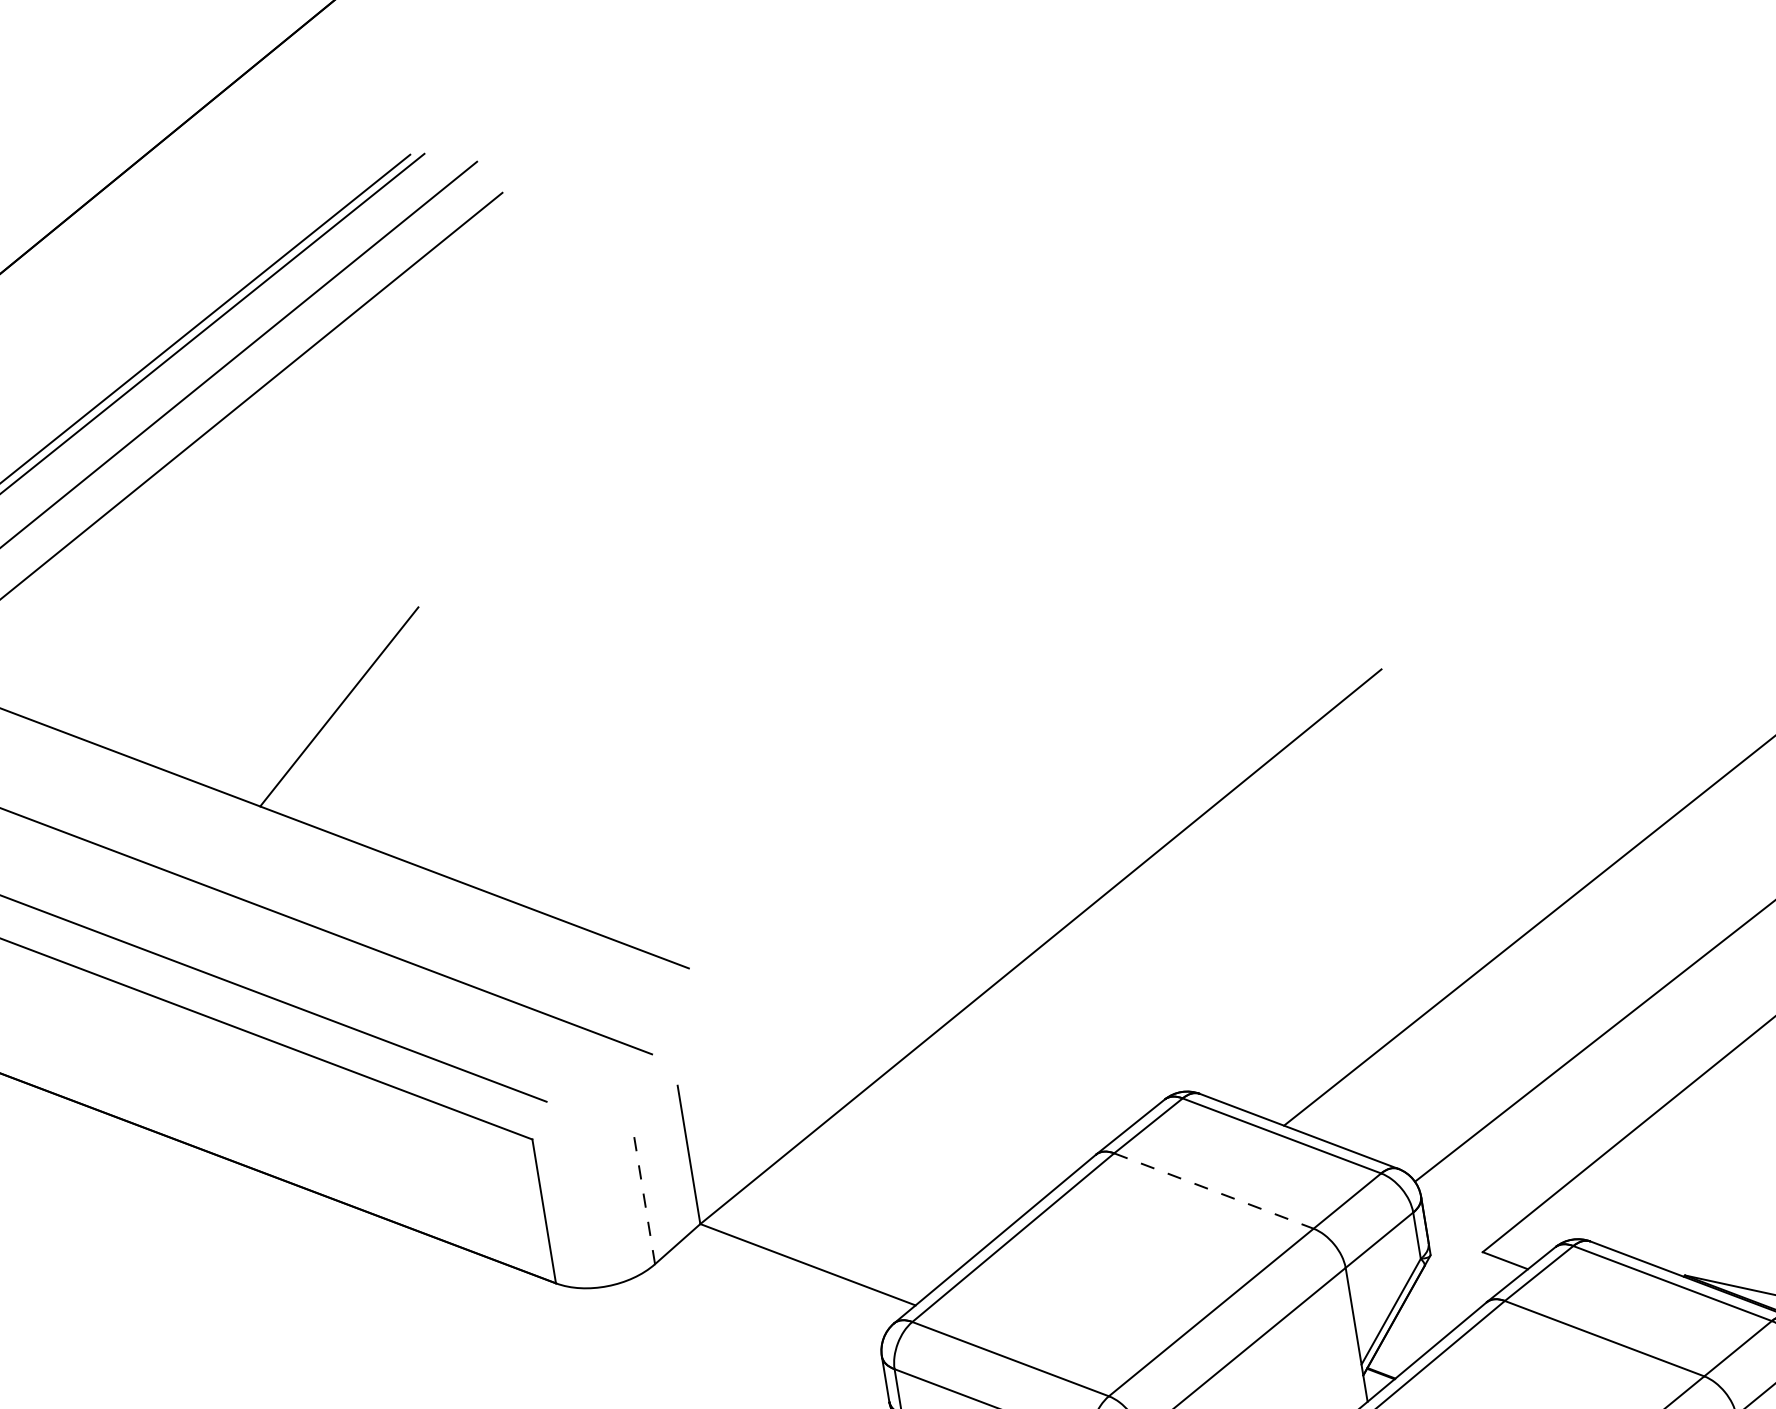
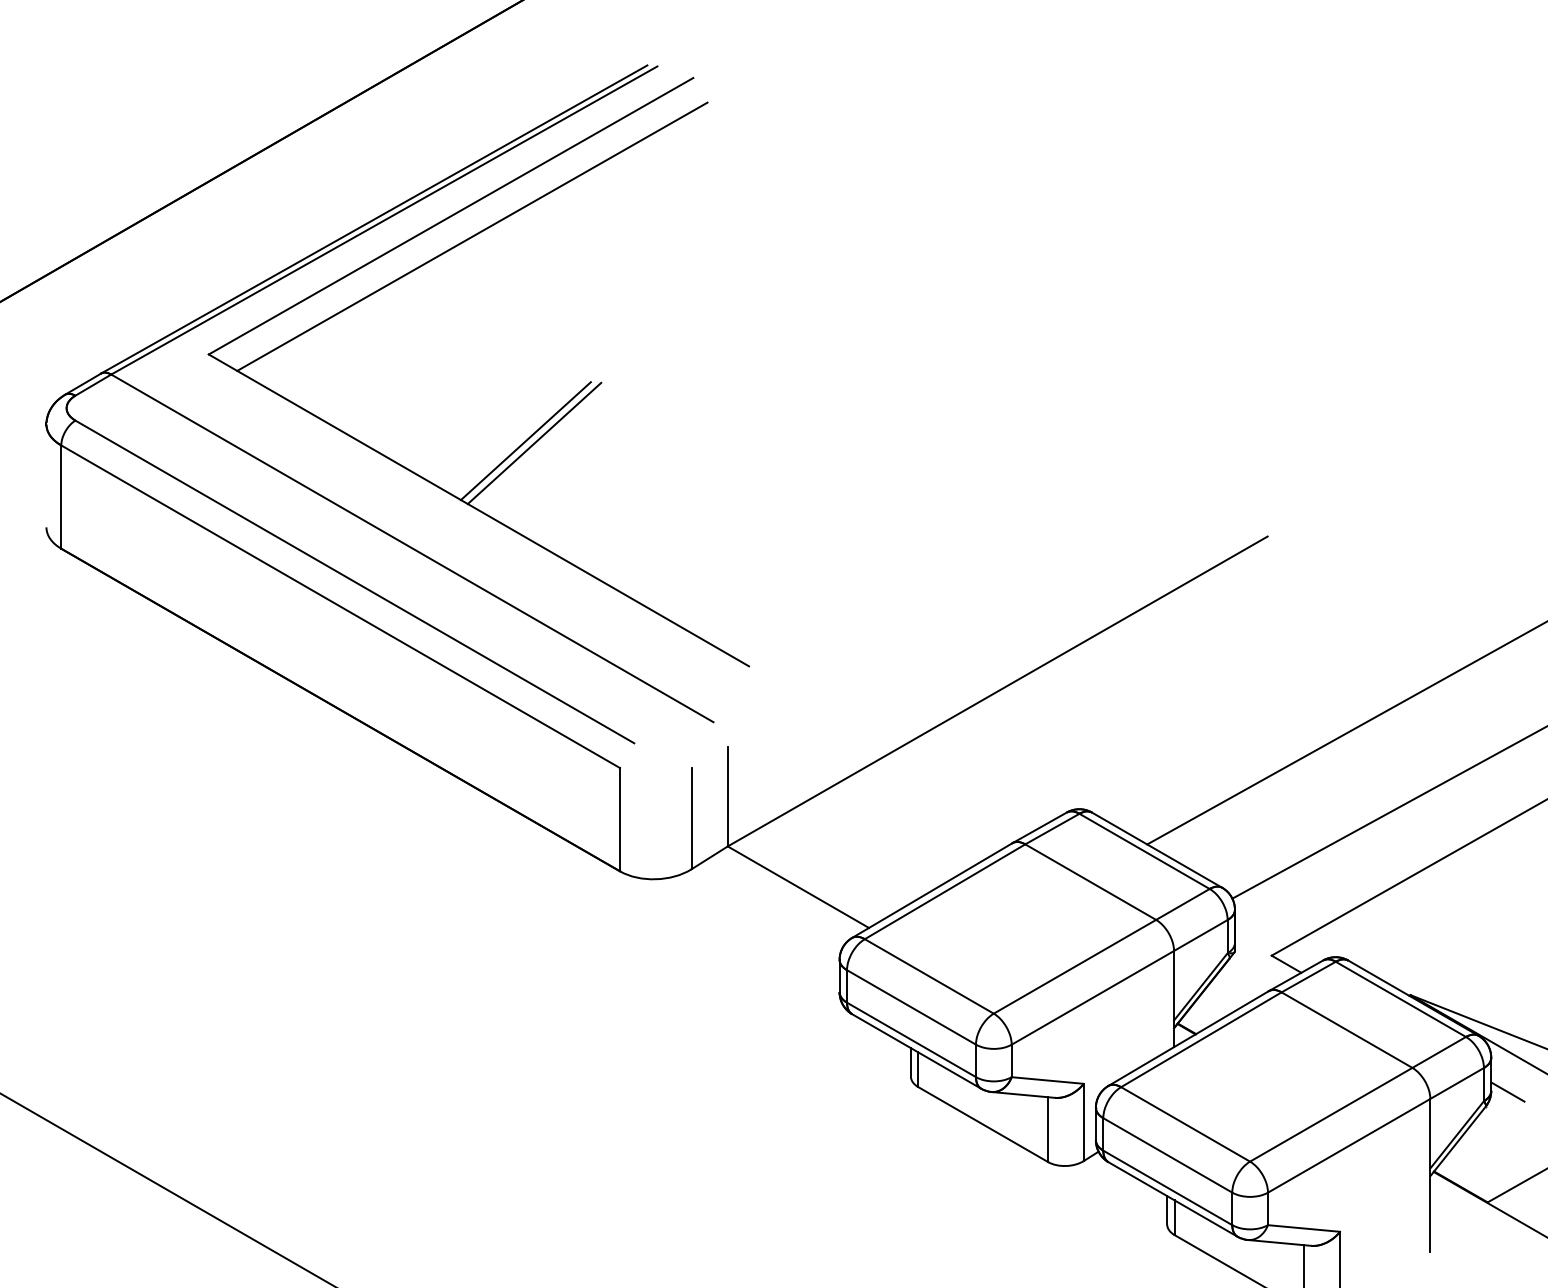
line: (326, 706) -> (525, 441), added
line: (1213, 1191) -> (1090, 882), dashed -> solid
line: (643, 1193) -> (691, 818), dashed -> solid

